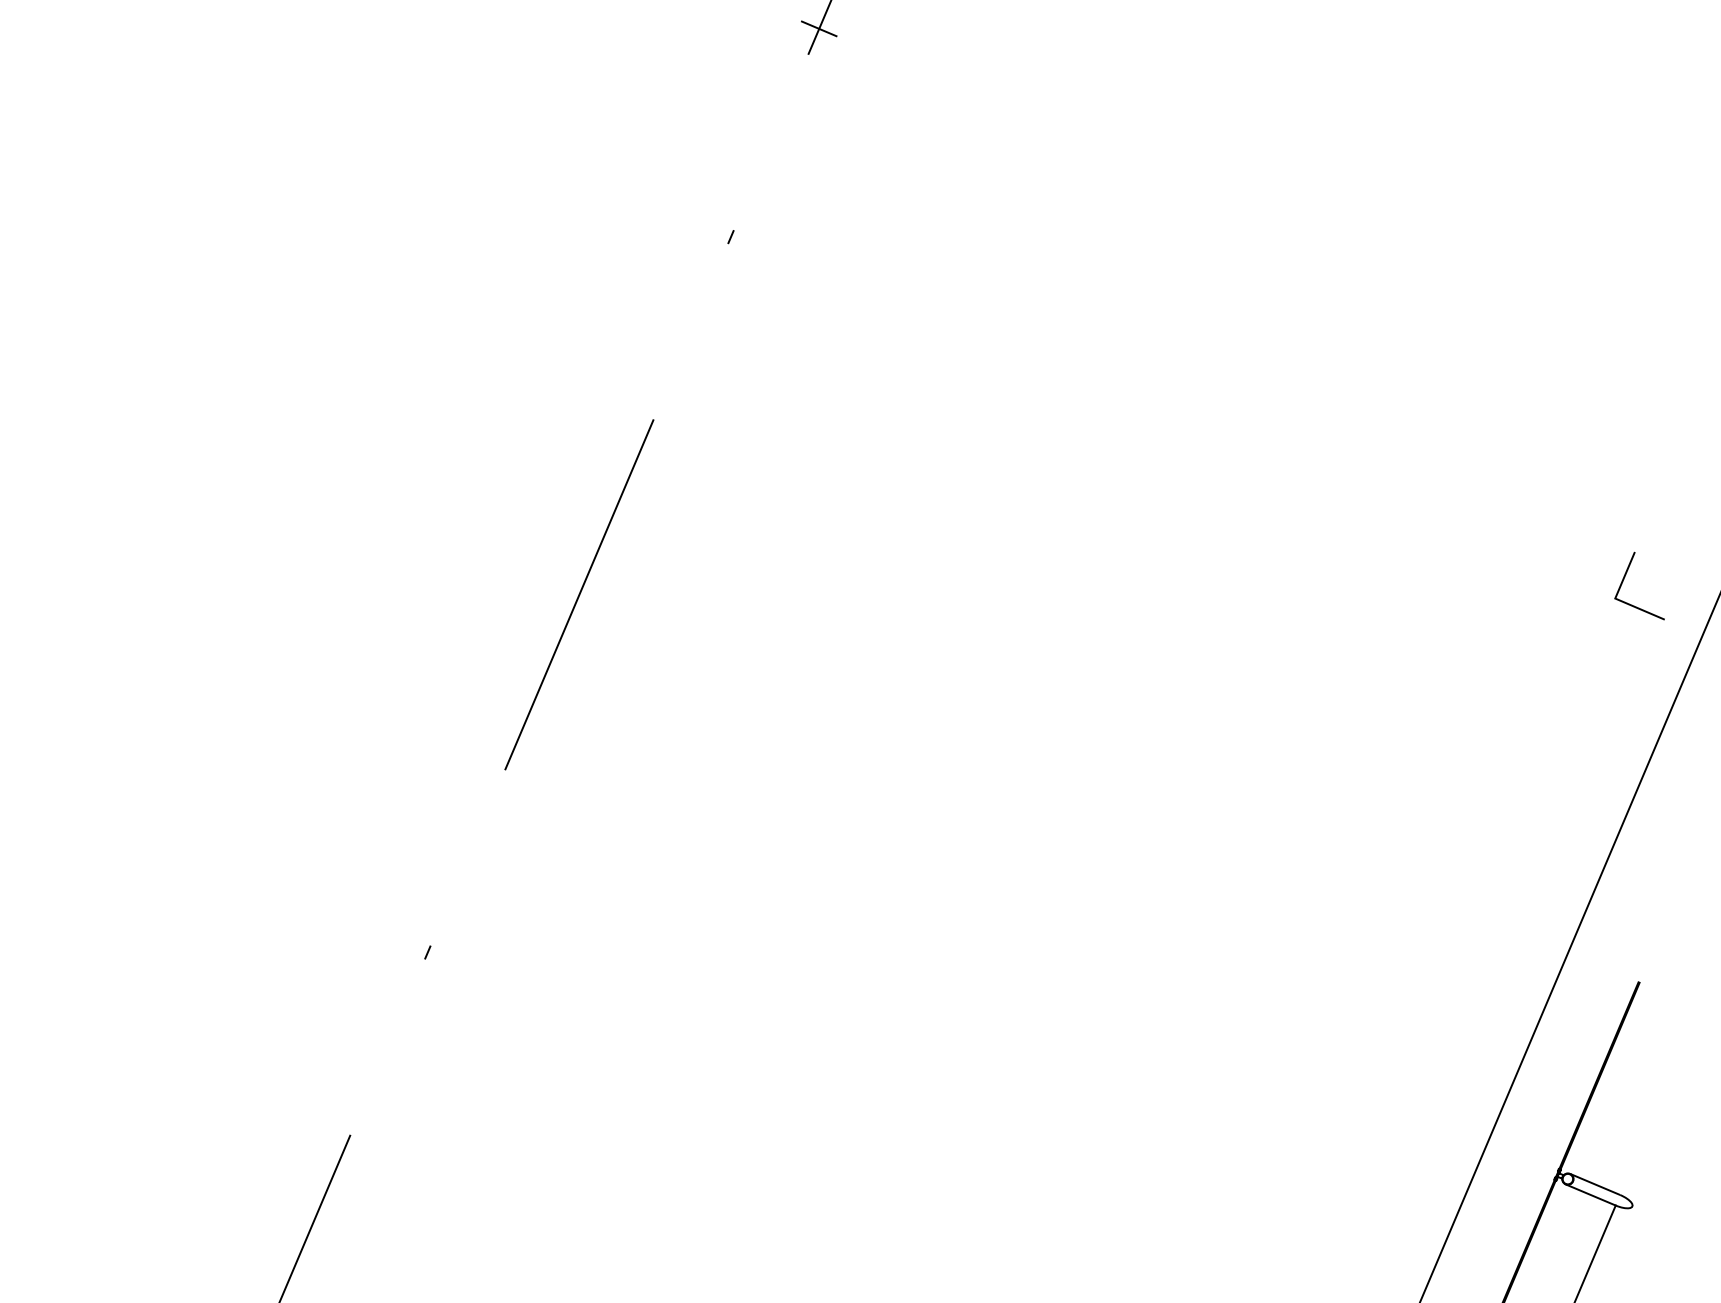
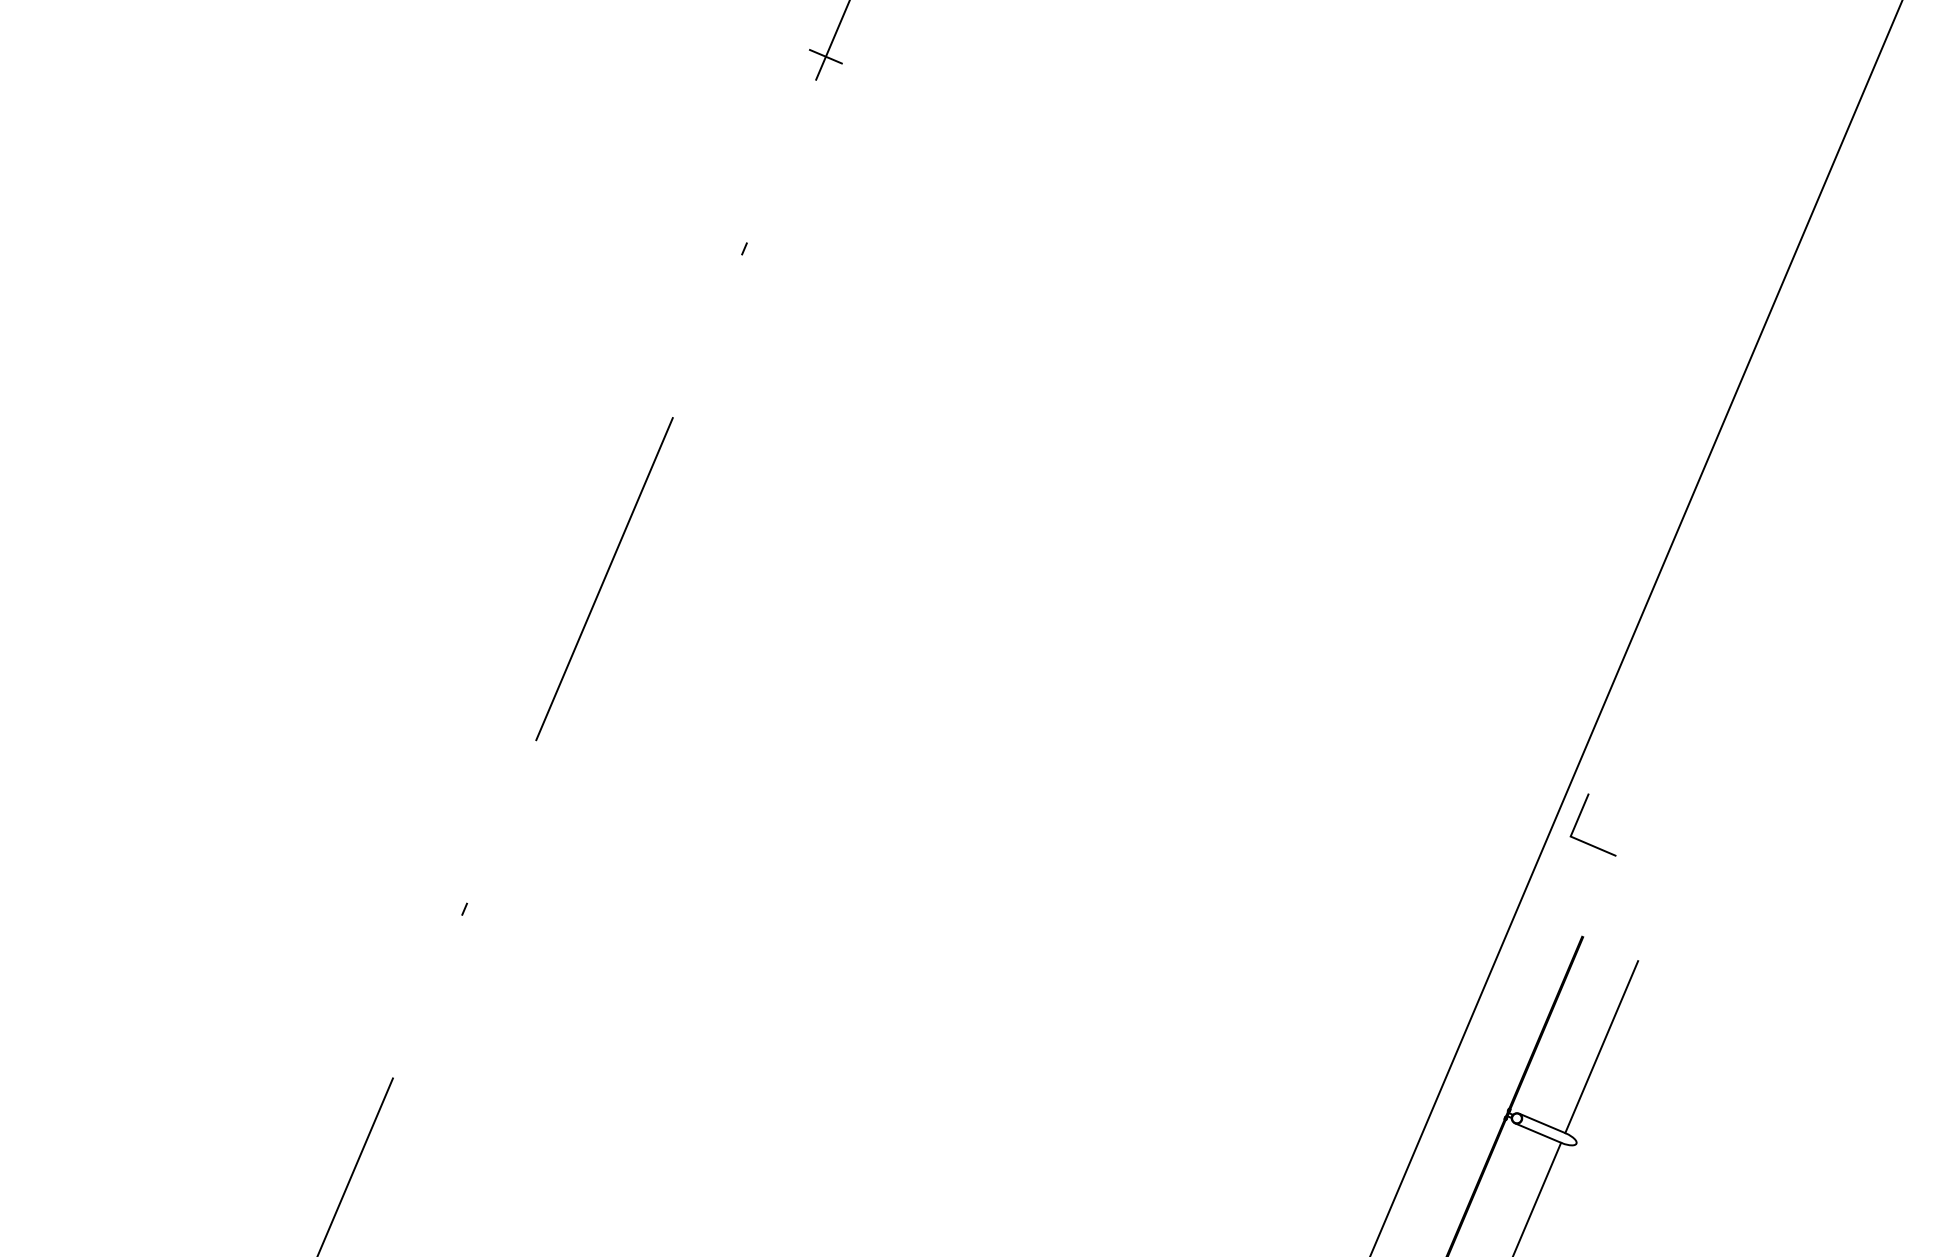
line: (1624, 578) -> (1579, 818), moved
line: (1659, 1102) -> (1601, 1047), added

